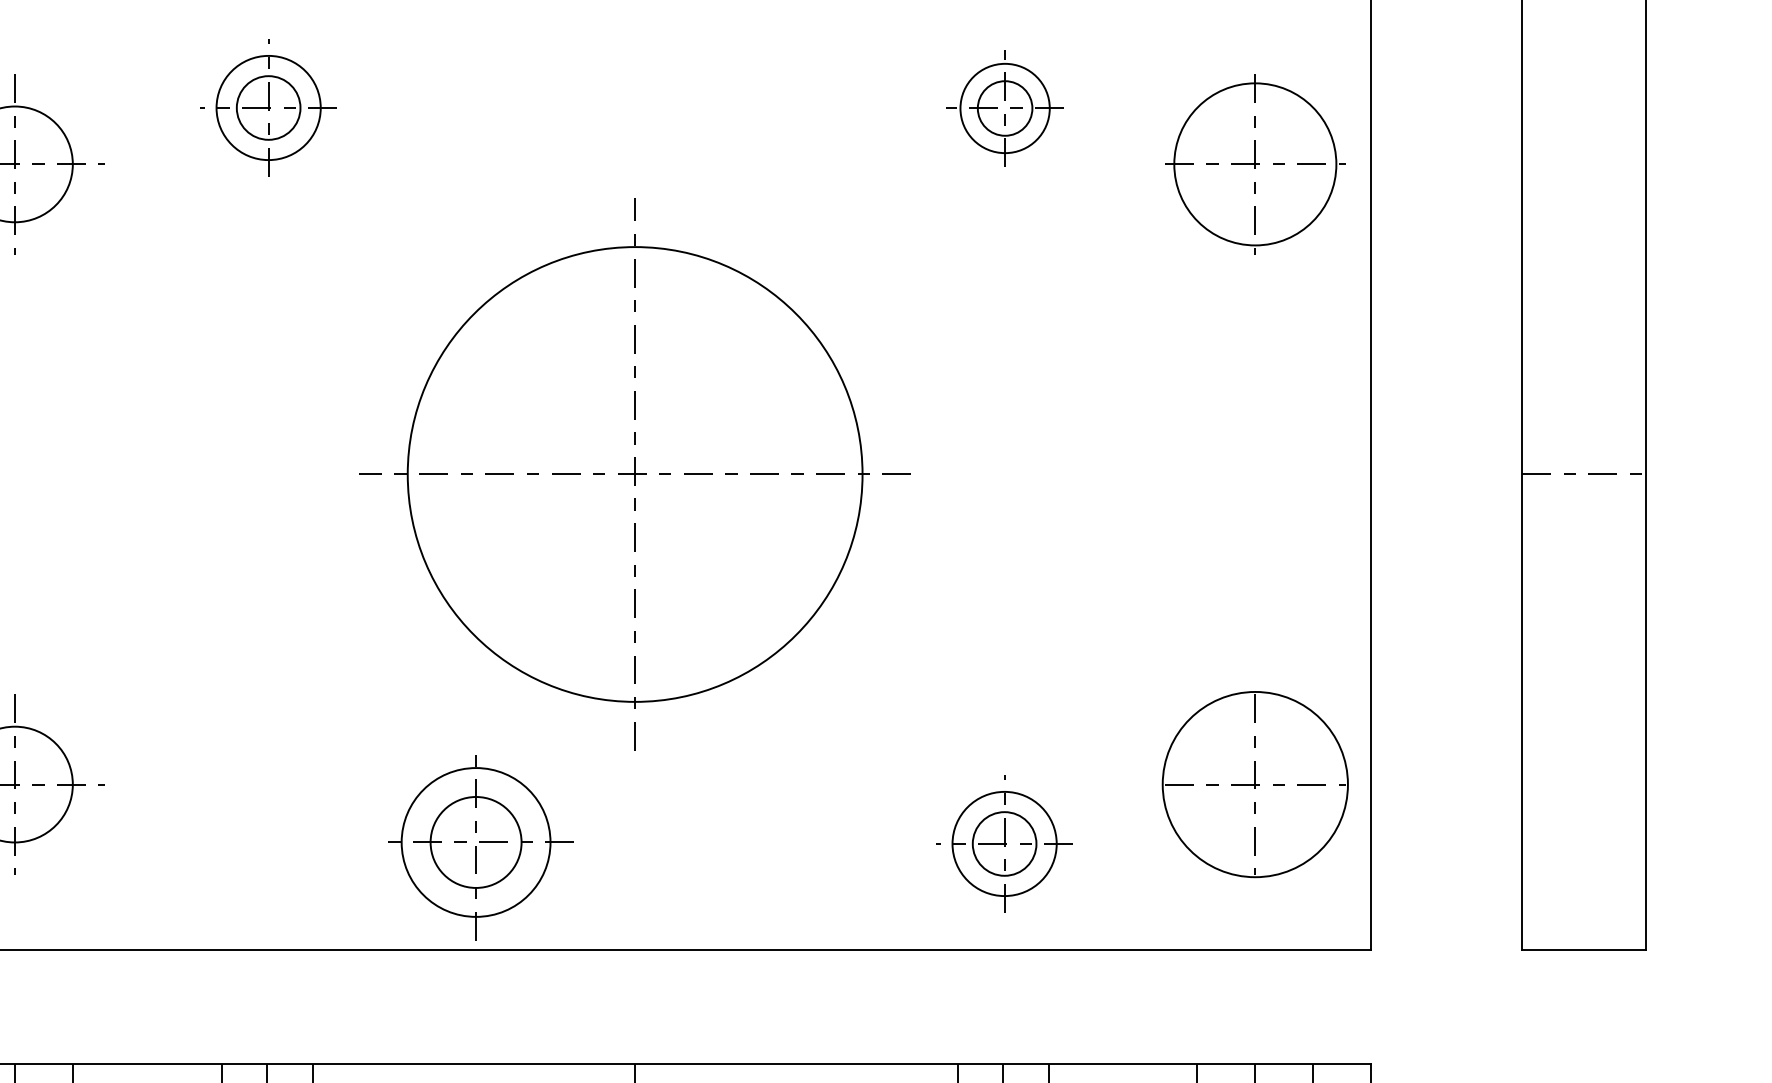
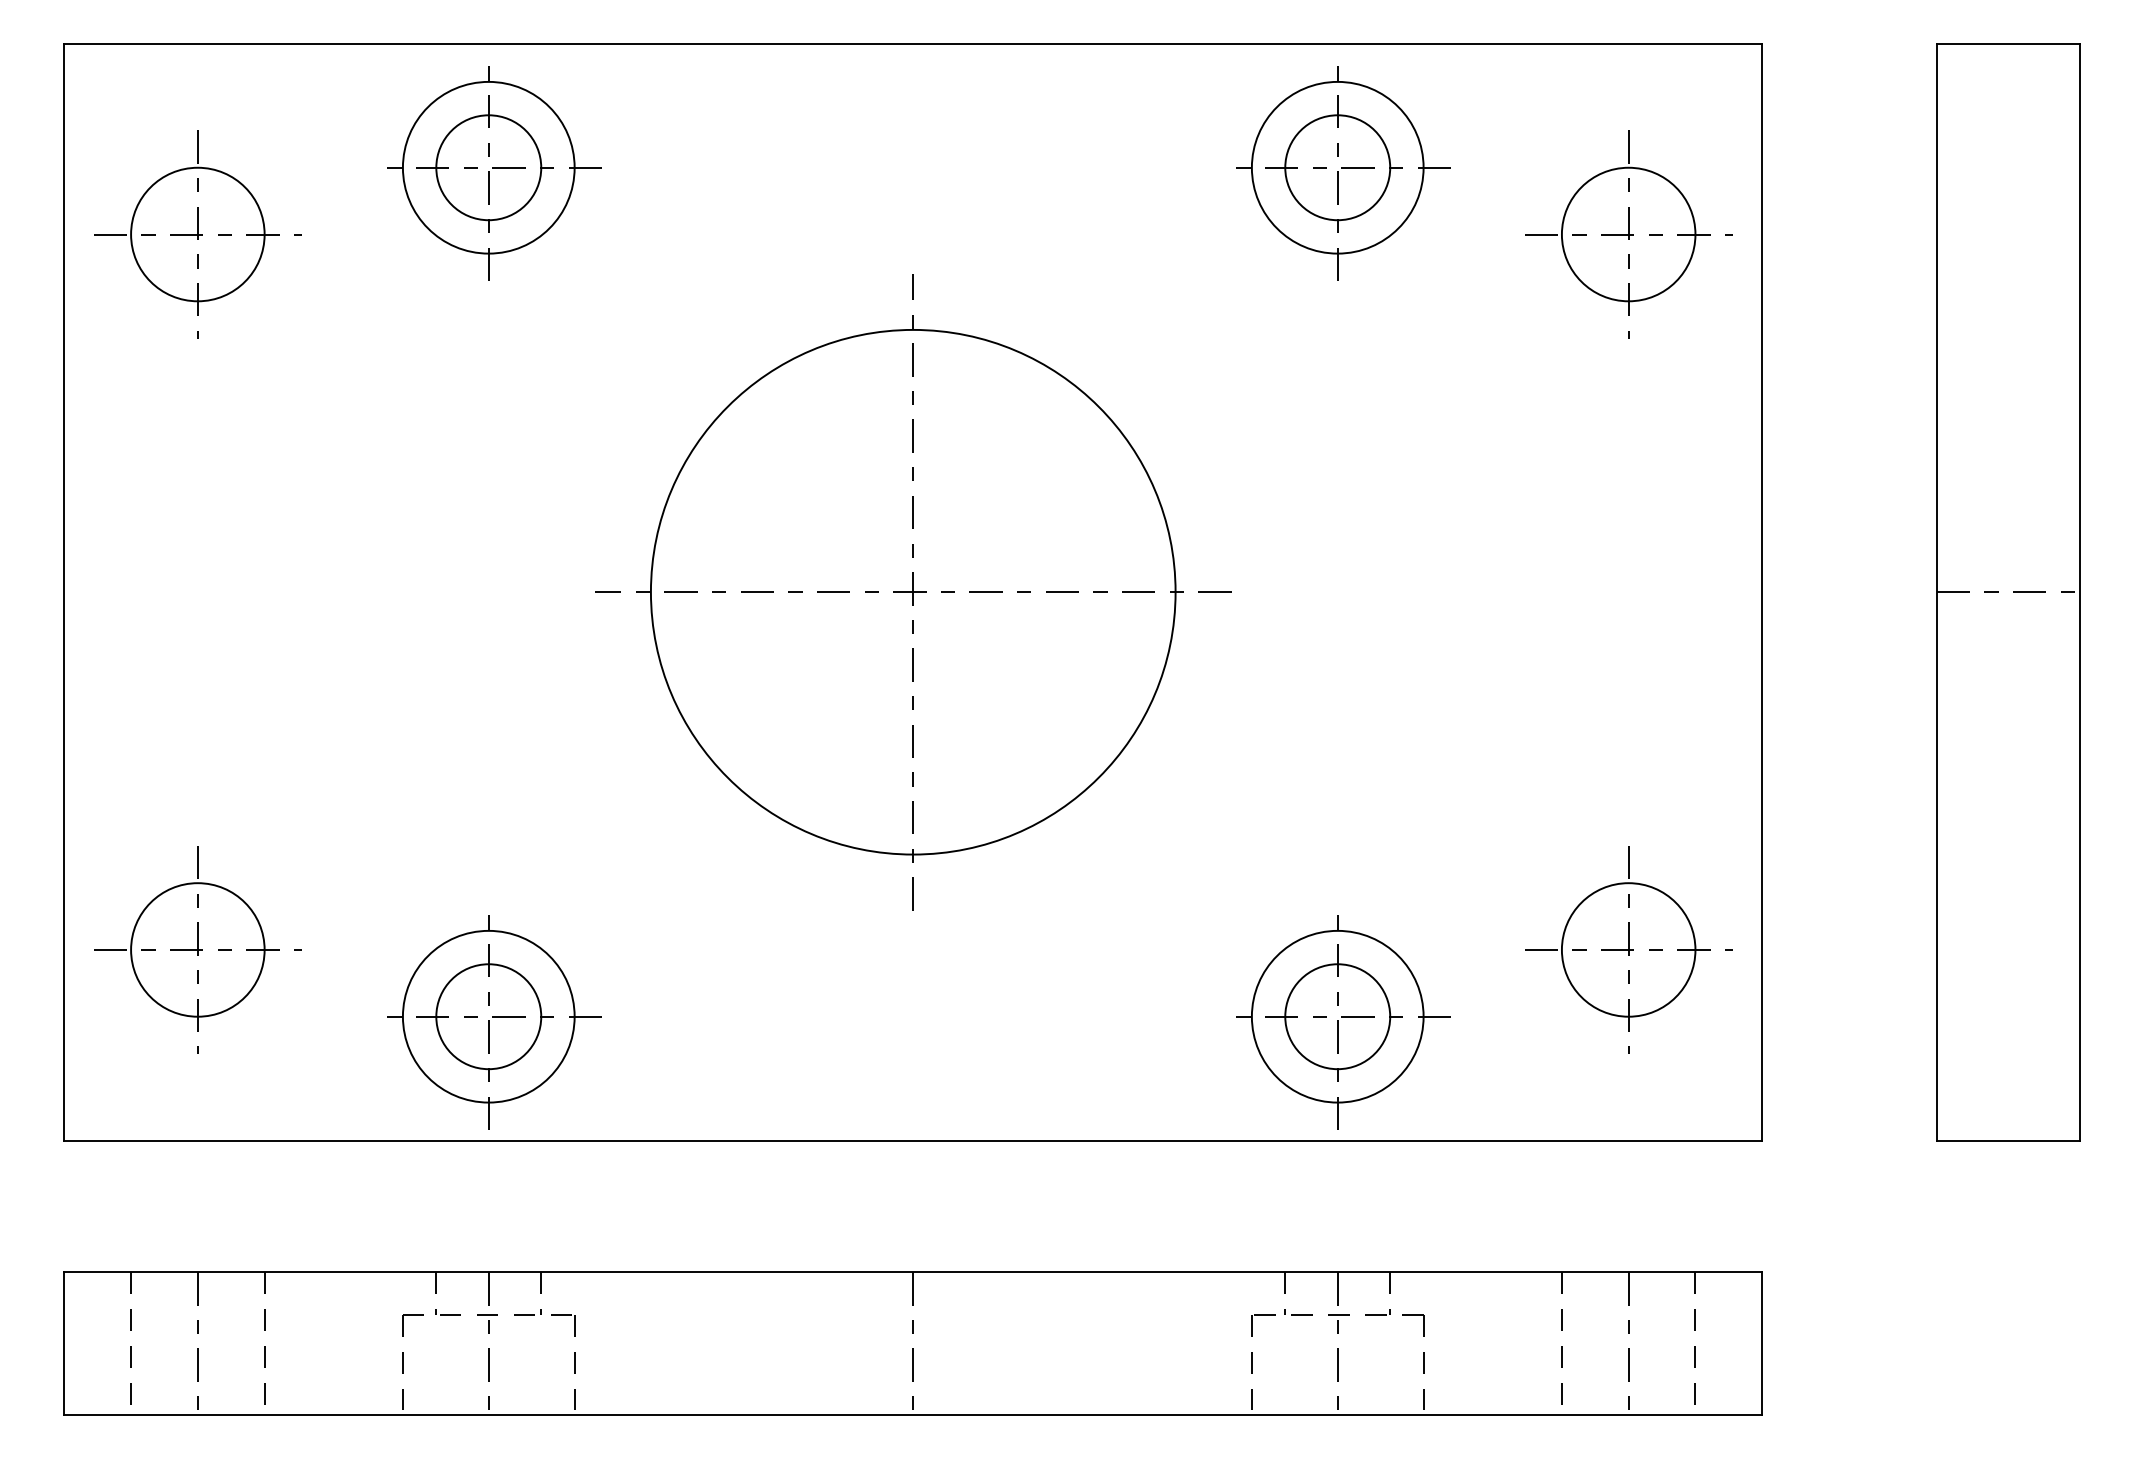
part: (272, 111) -> (494, 173), size x1.43
part: (1008, 111) -> (1343, 173), size x1.67
circle: (1255, 164) -> (1628, 234), size x0.71
circle: (1255, 784) -> (1628, 949), size x0.62
part: (481, 847) -> (494, 1022), moved
part: (1008, 847) -> (1343, 1022), size x1.43

